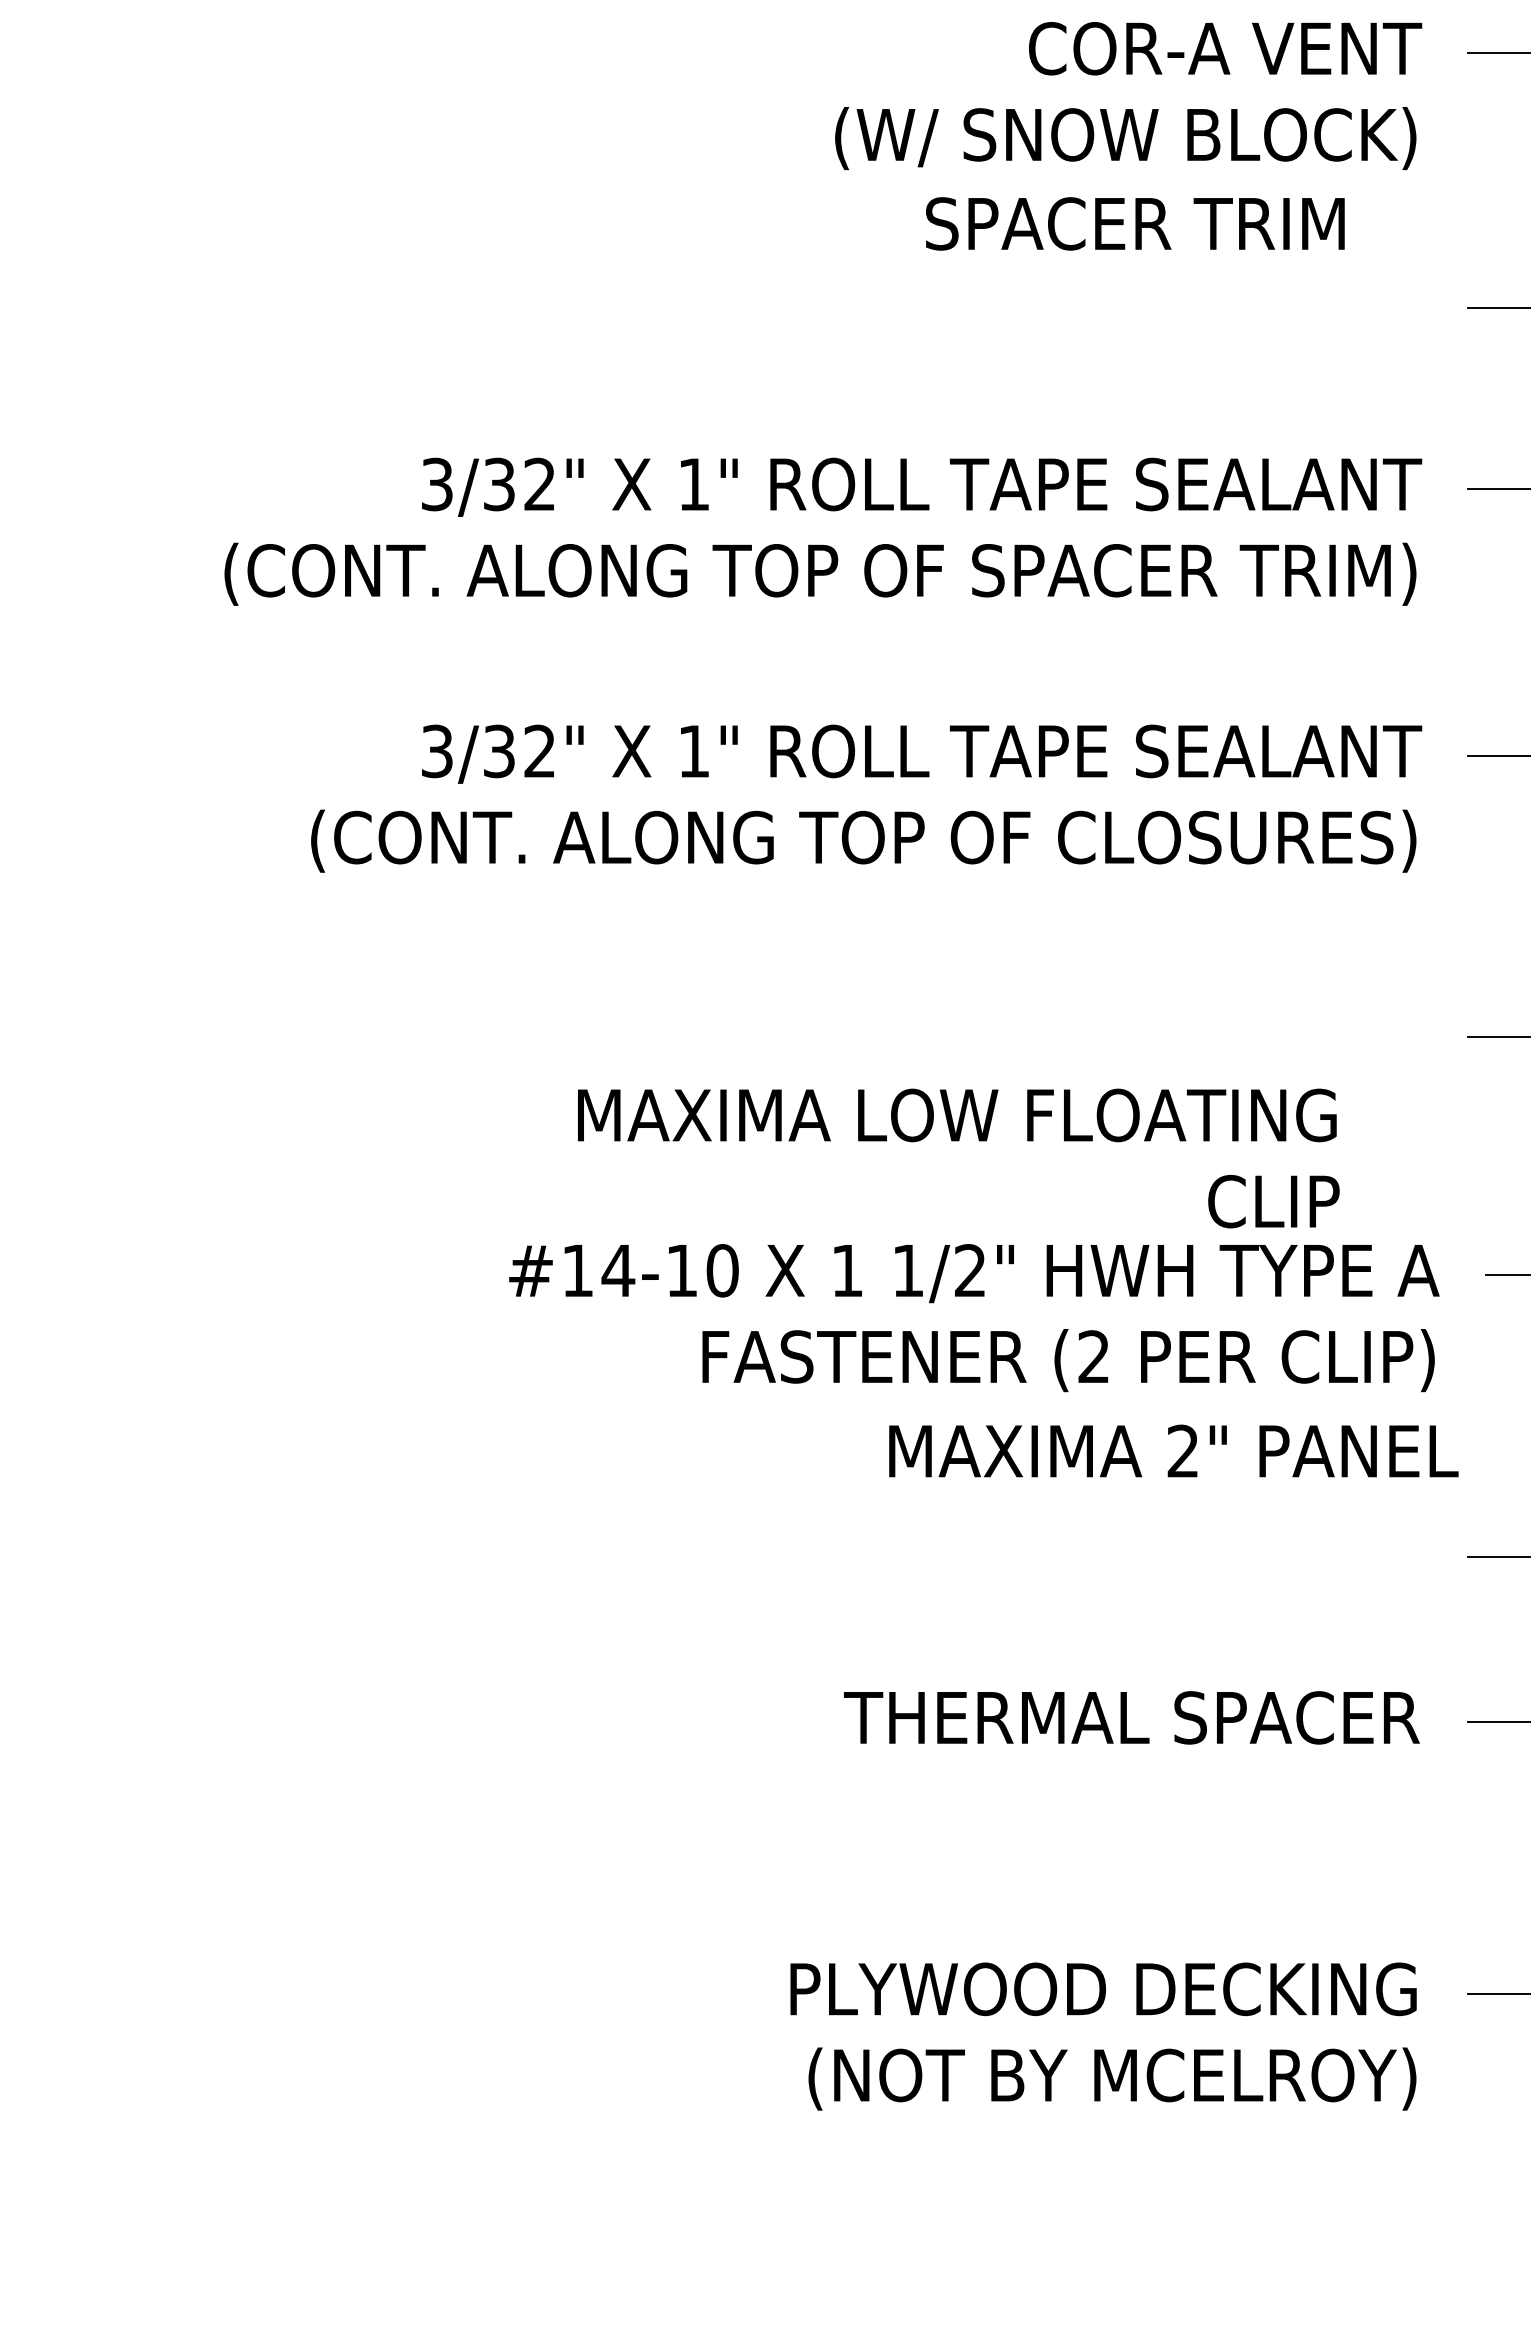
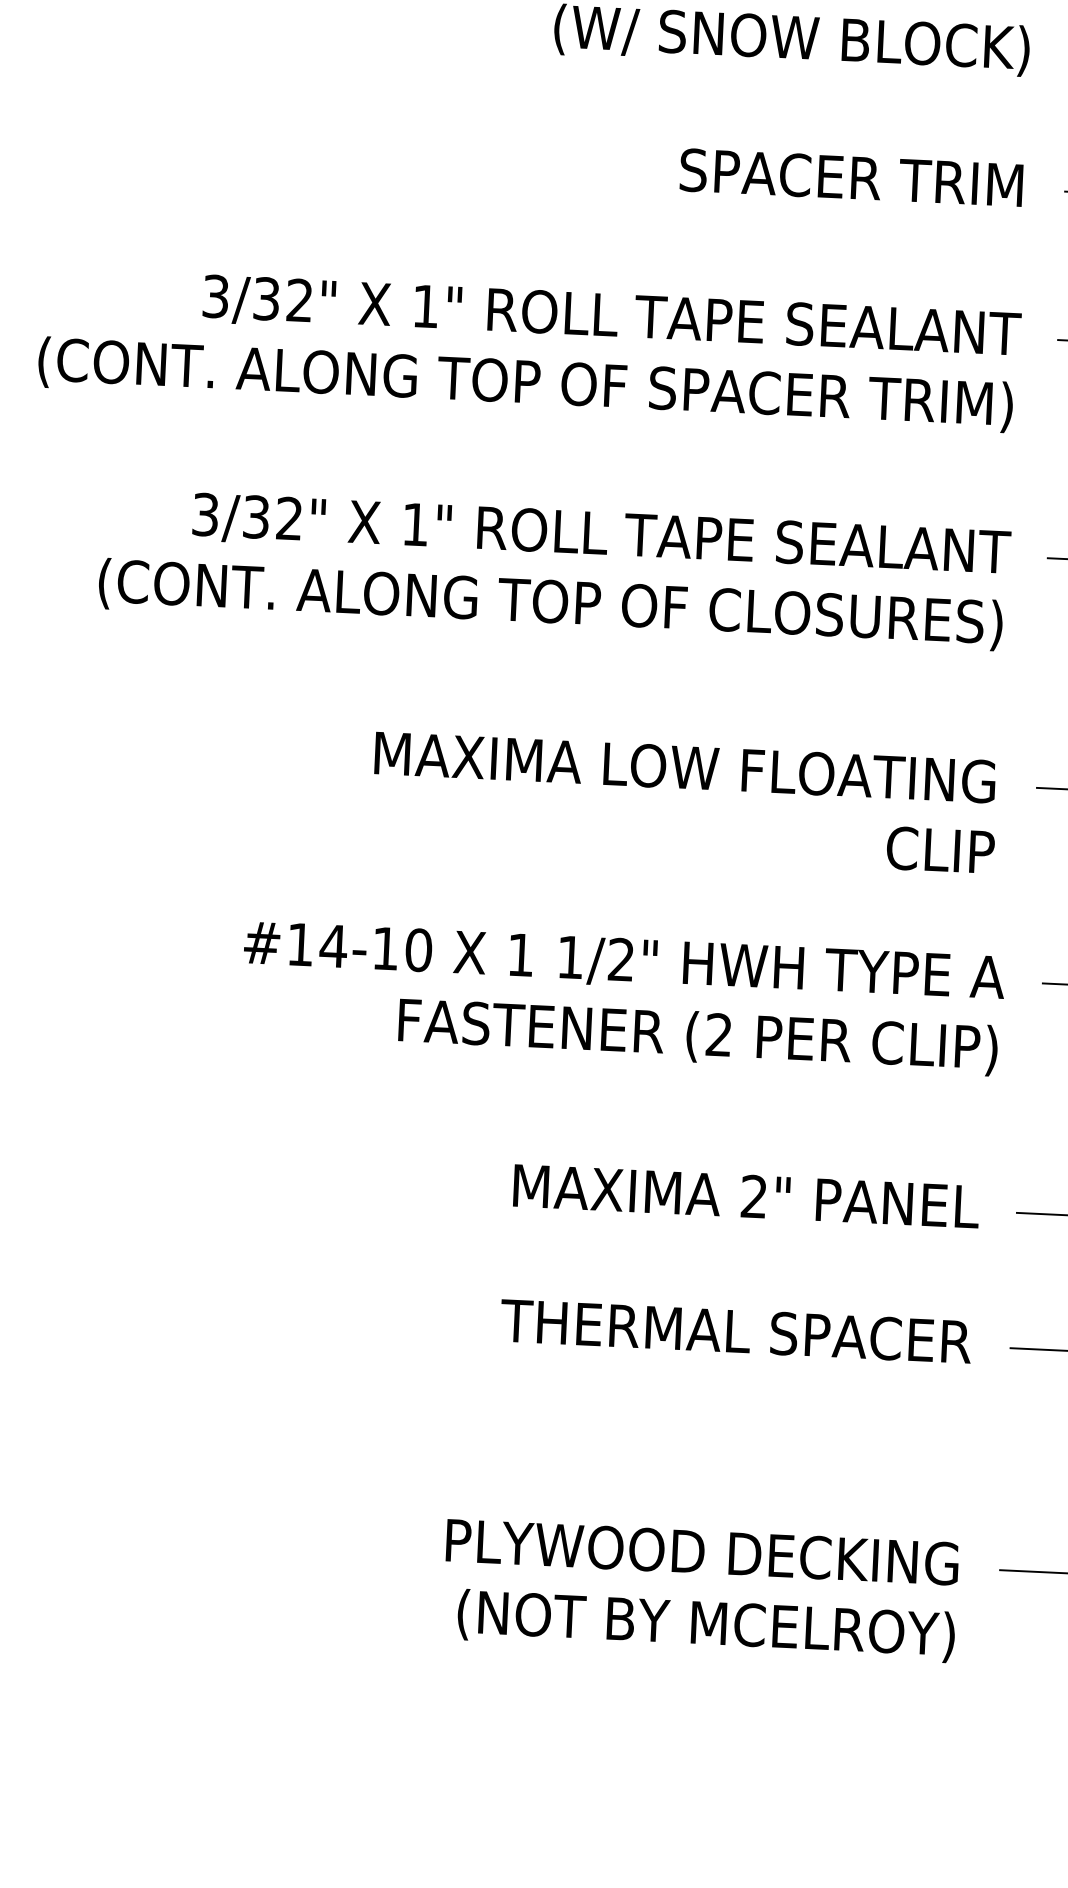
text: (1135, 223) -> (851, 177), moved
text: (958, 1158) -> (684, 802), moved
text: (1173, 1450) -> (746, 1195), moved

